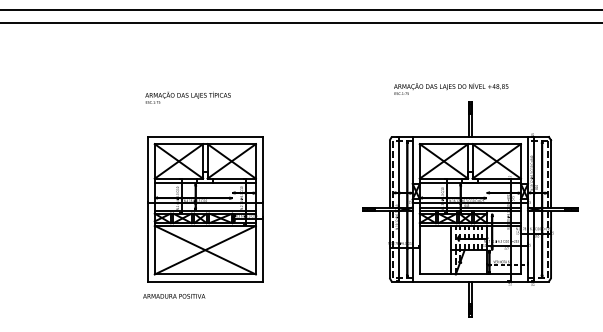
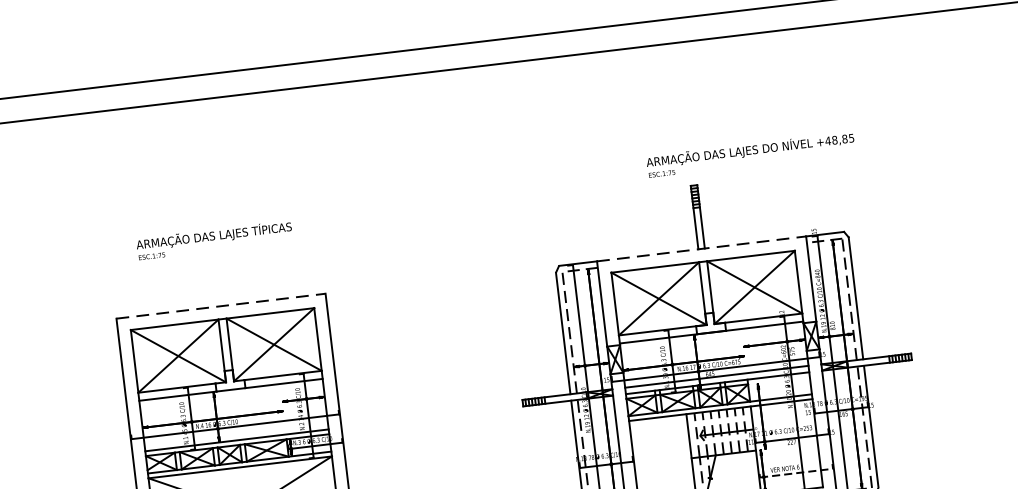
text: (451, 88) -> (751, 153), moved
text: (187, 97) -> (213, 239), moved
line: (205, 137) -> (221, 307), solid -> dashed
line: (470, 137) -> (701, 249), solid -> dashed

